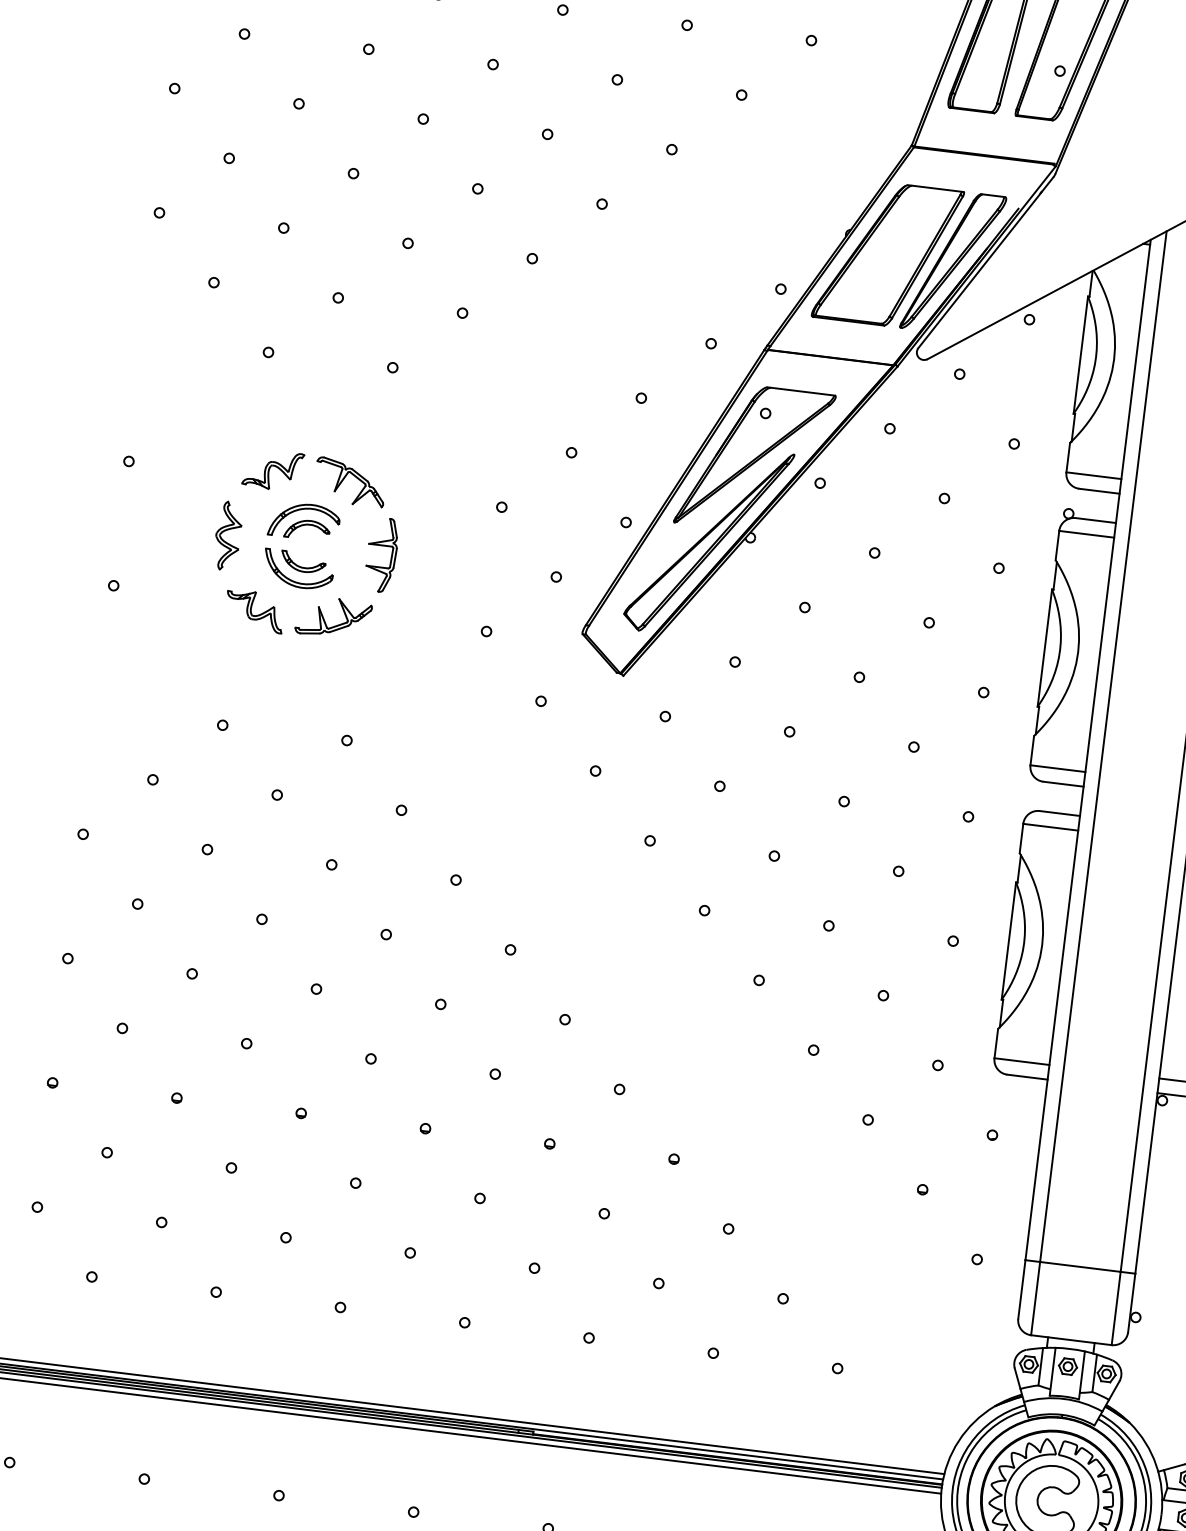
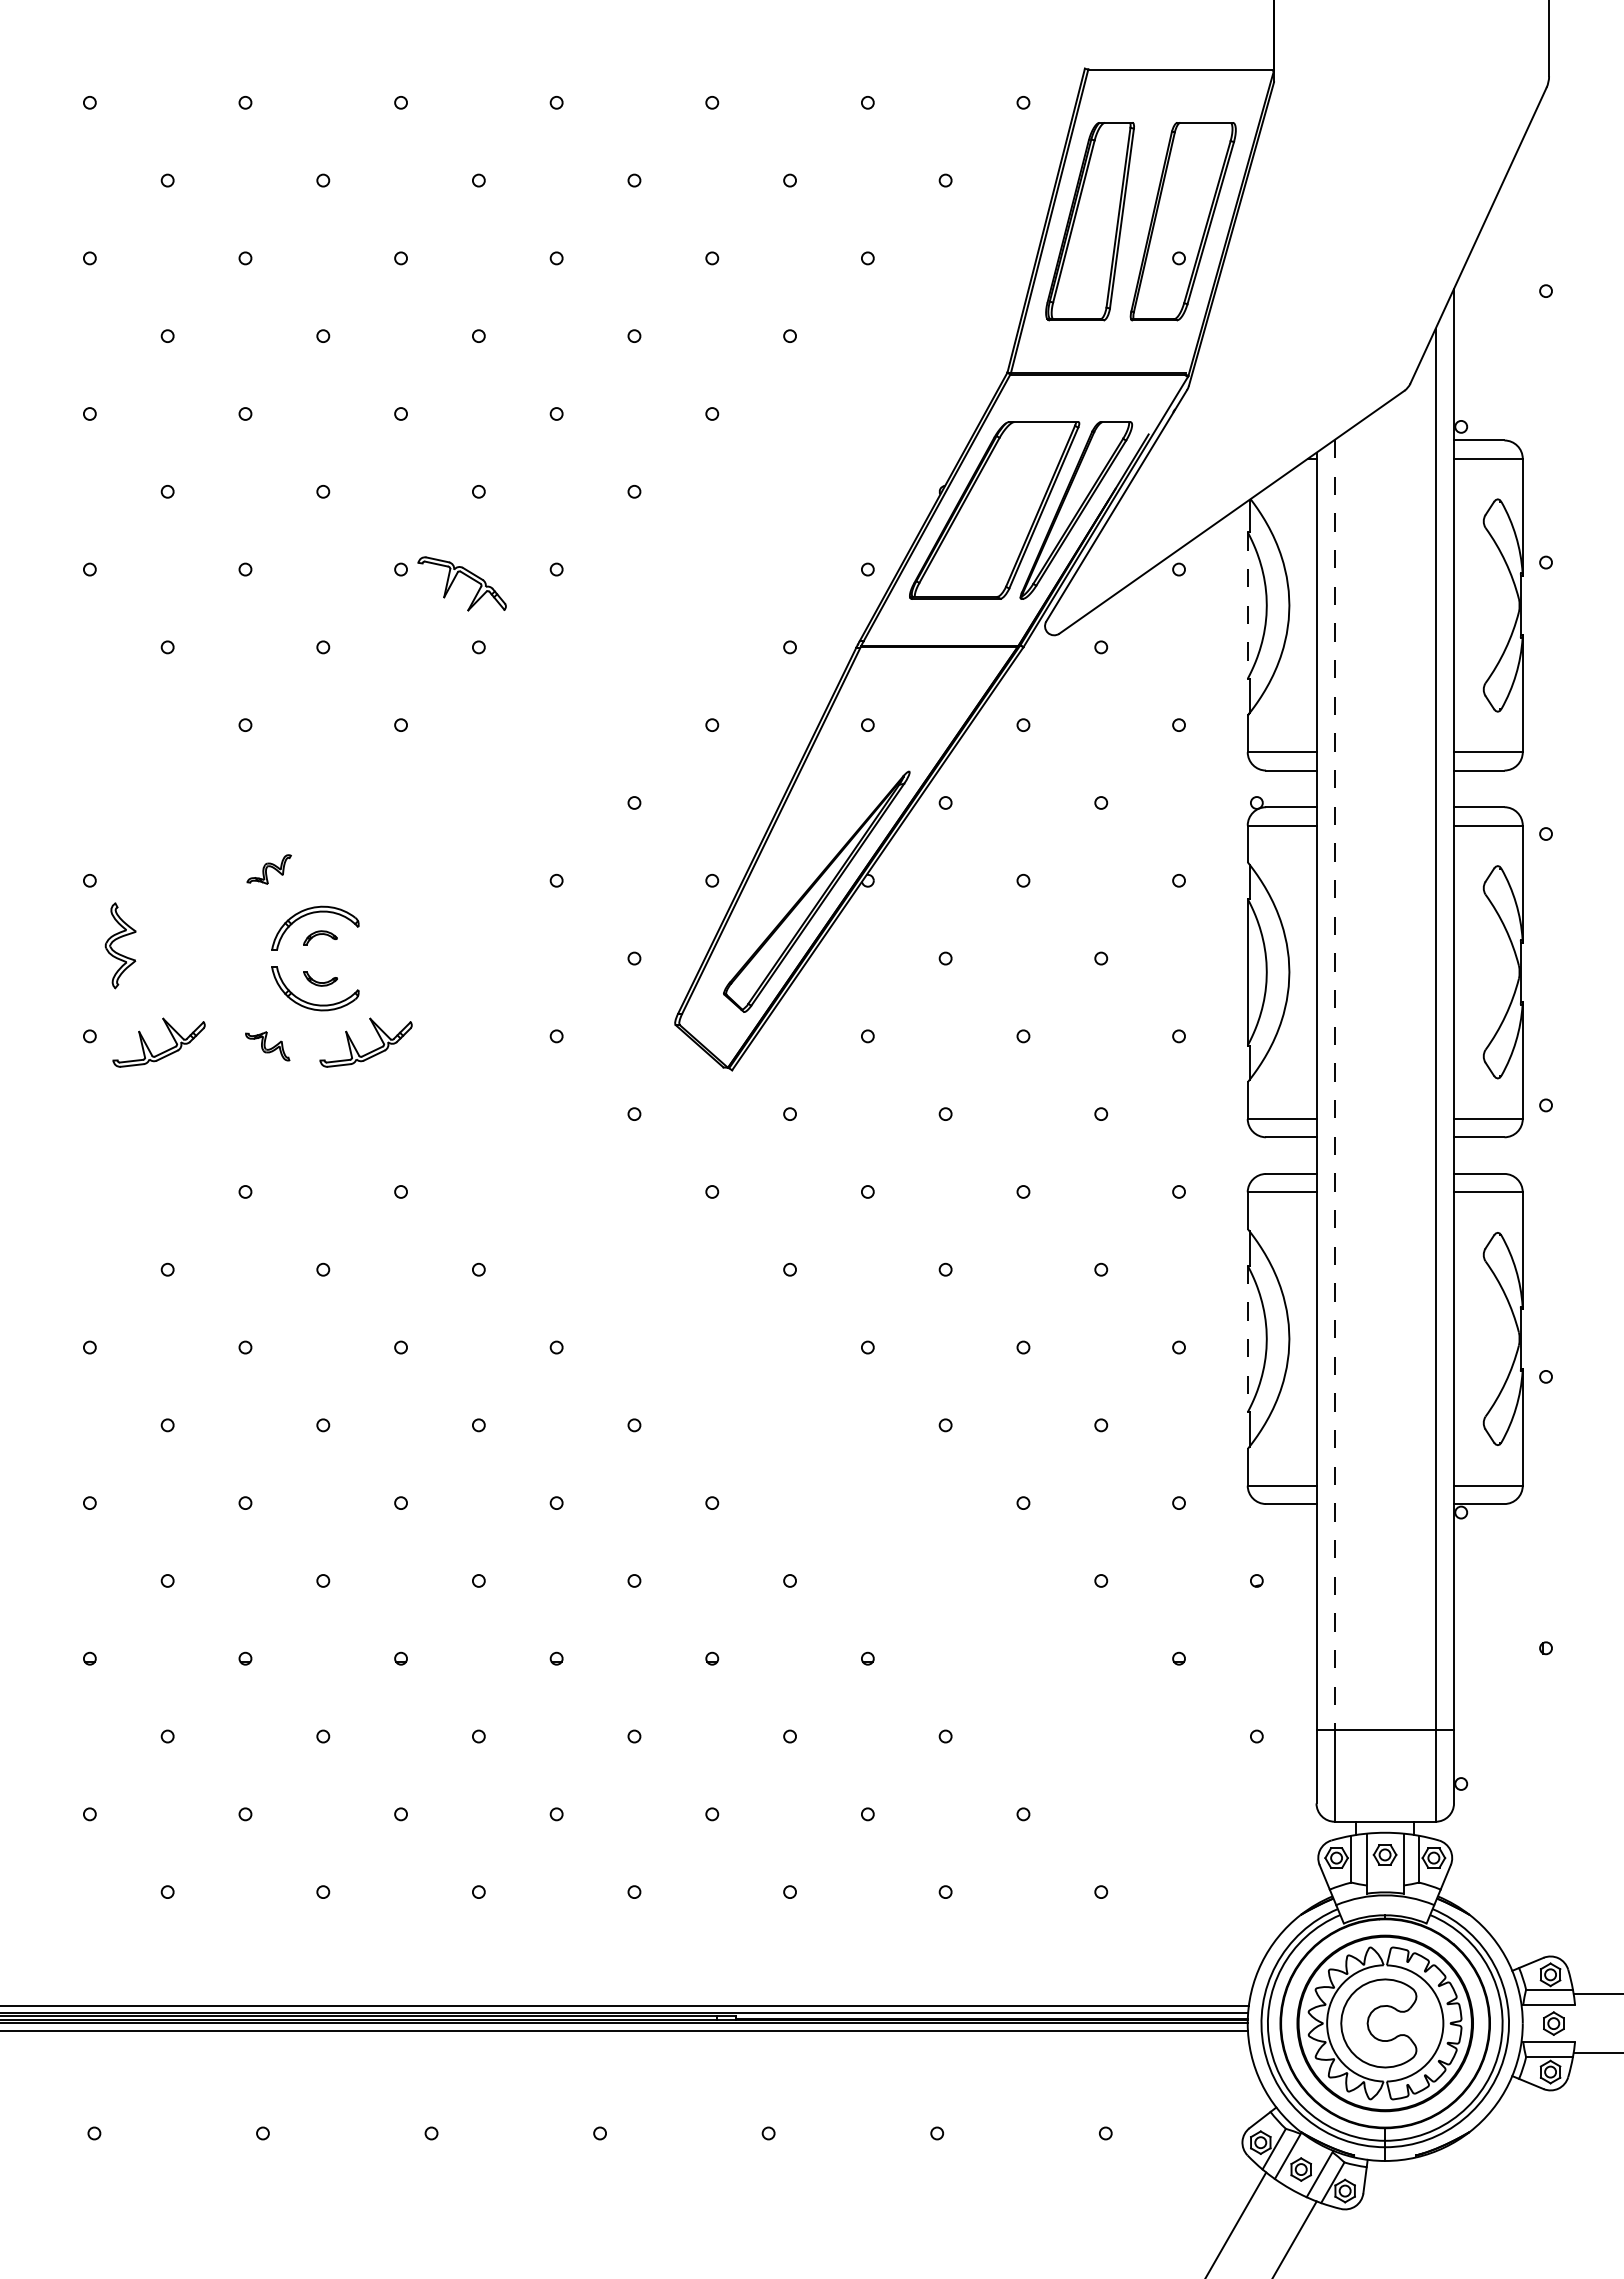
line: (1080, 355) -> (1247, 606), solid -> dashed
part: (754, 458) -> (861, 782), removed
part: (273, 470) -> (269, 869), size x0.6
part: (344, 478) -> (454, 580), moved
part: (307, 529) -> (320, 937), size x0.6
part: (227, 530) -> (118, 939), moved
part: (382, 545) -> (415, 946), removed
part: (303, 562) -> (320, 978), size x0.6
part: (171, 605) -> (163, 1051), added
part: (254, 610) -> (267, 1045), size x0.6
line: (1103, 747) -> (1334, 1085), solid -> dashed
line: (1008, 941) -> (1247, 1339), solid -> dashed

